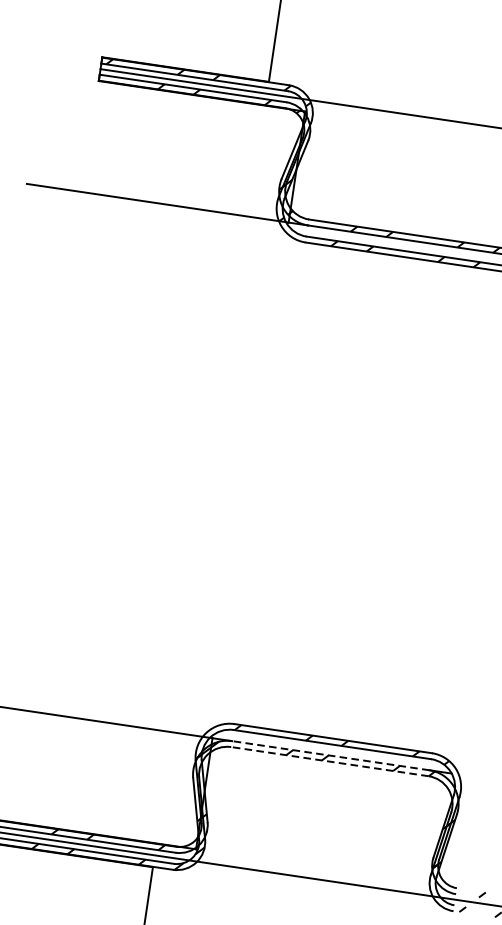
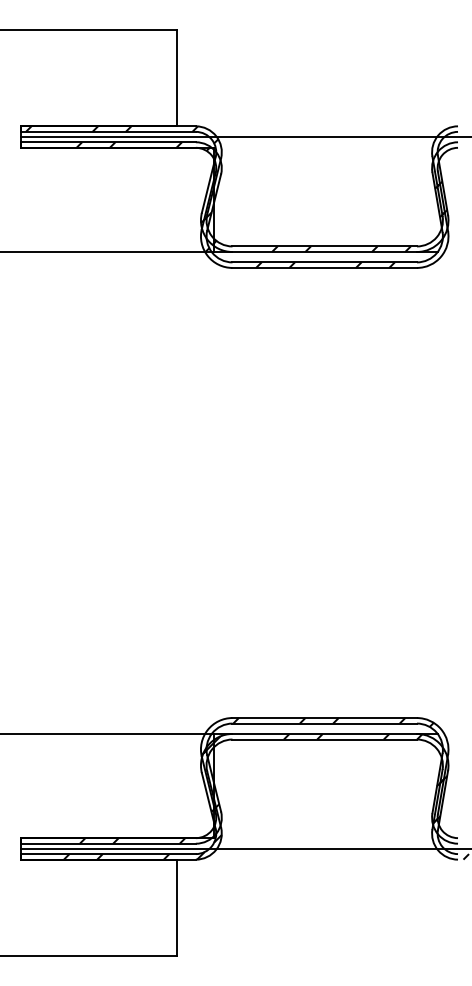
line: (330, 755) -> (324, 733), dashed -> solid
line: (329, 761) -> (324, 739), dashed -> solid

